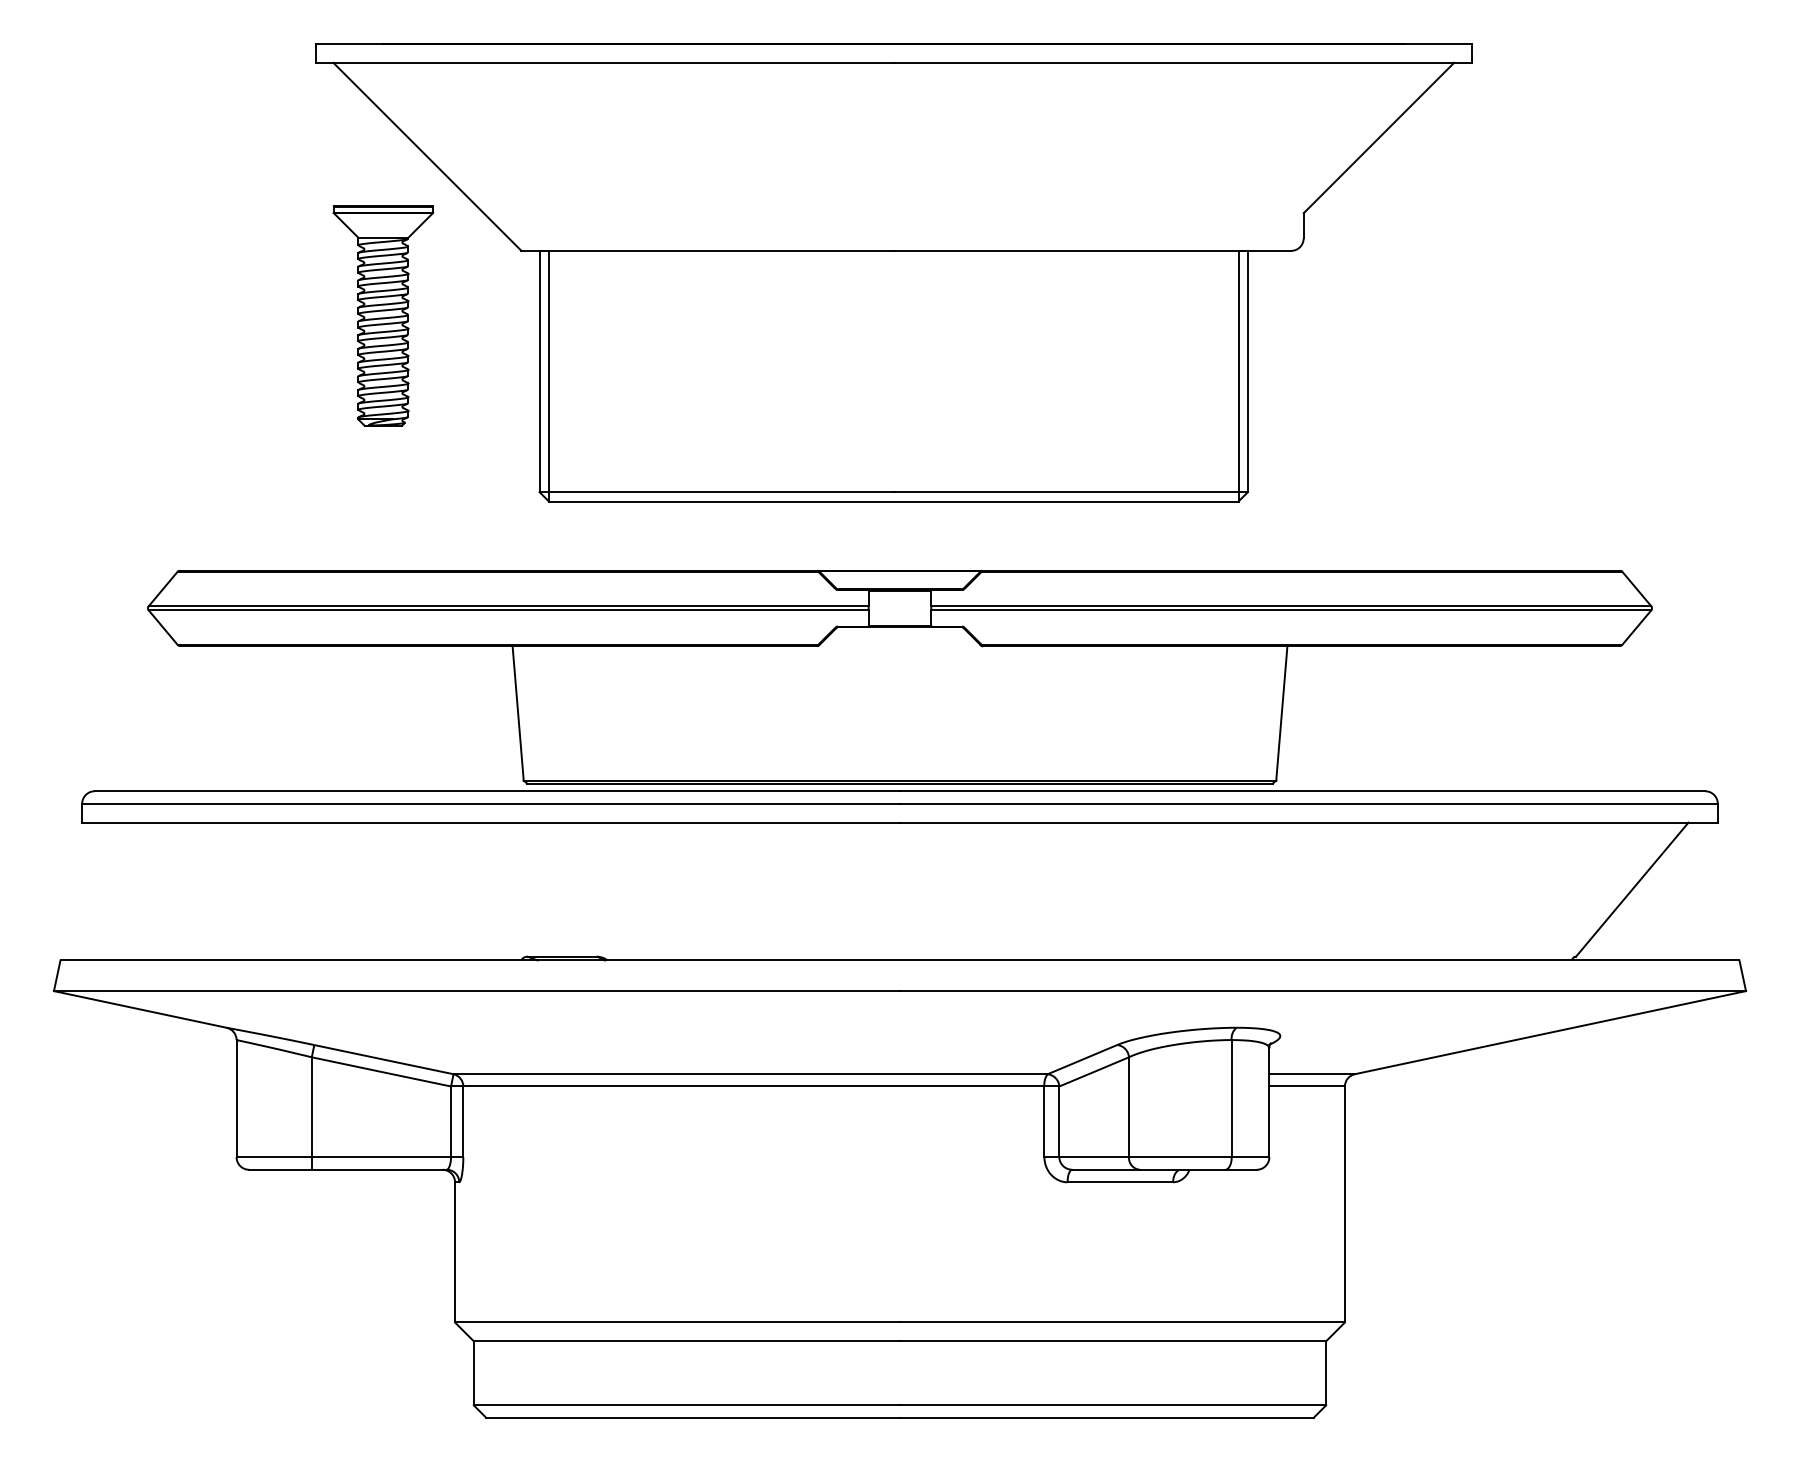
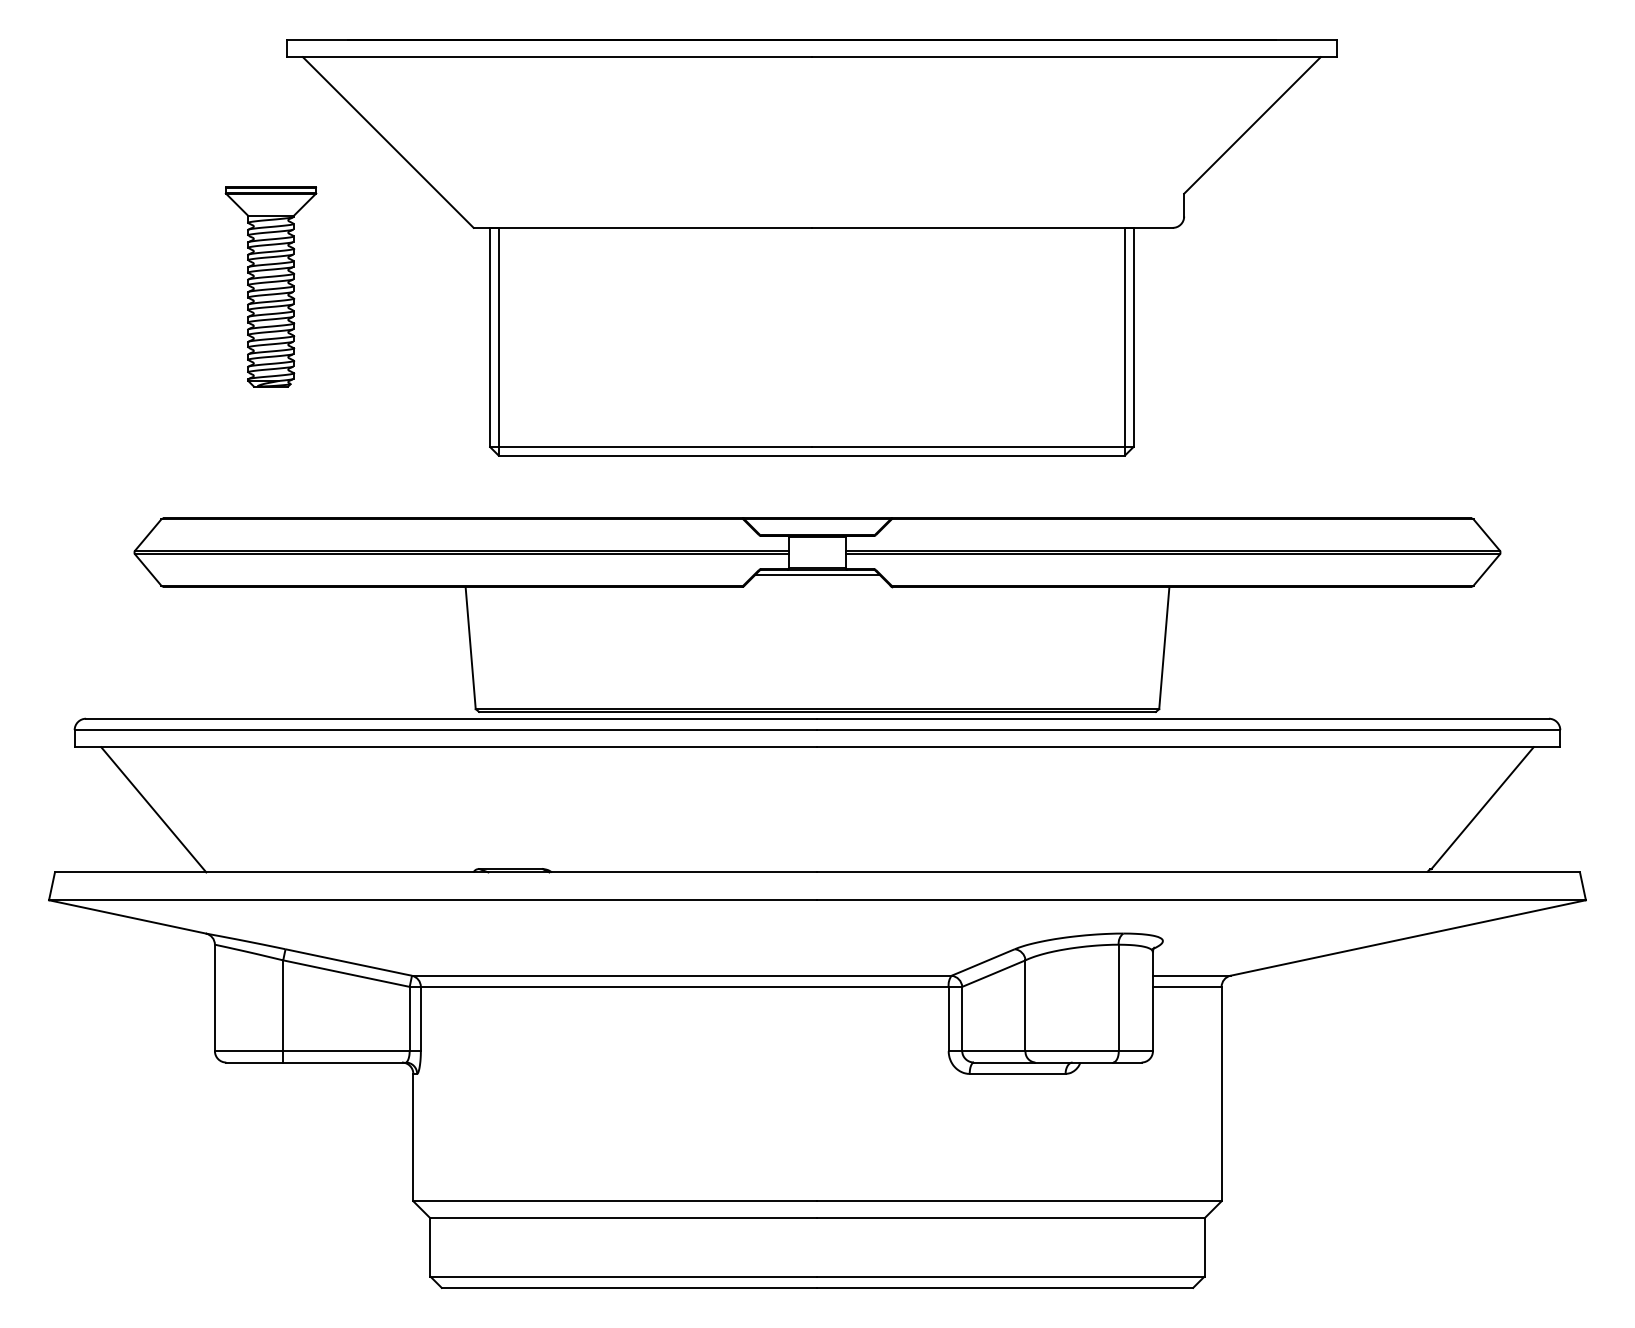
part: (383, 315) -> (271, 286), moved
line: (899, 632) -> (817, 574), added
line: (169, 891) -> (153, 809), added

